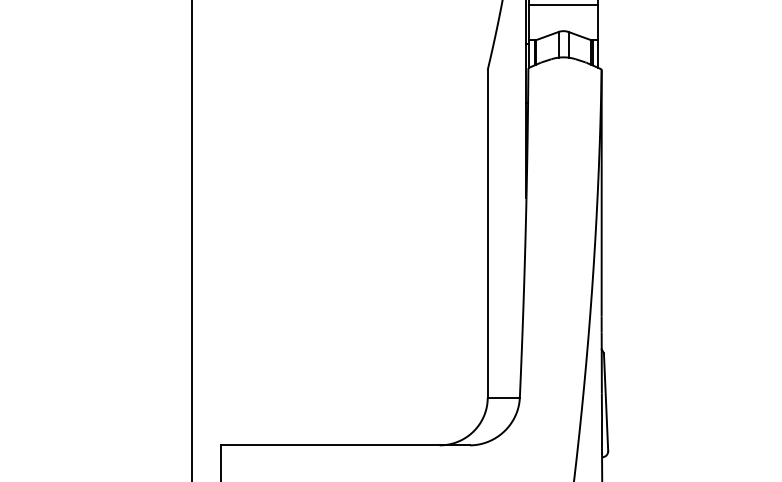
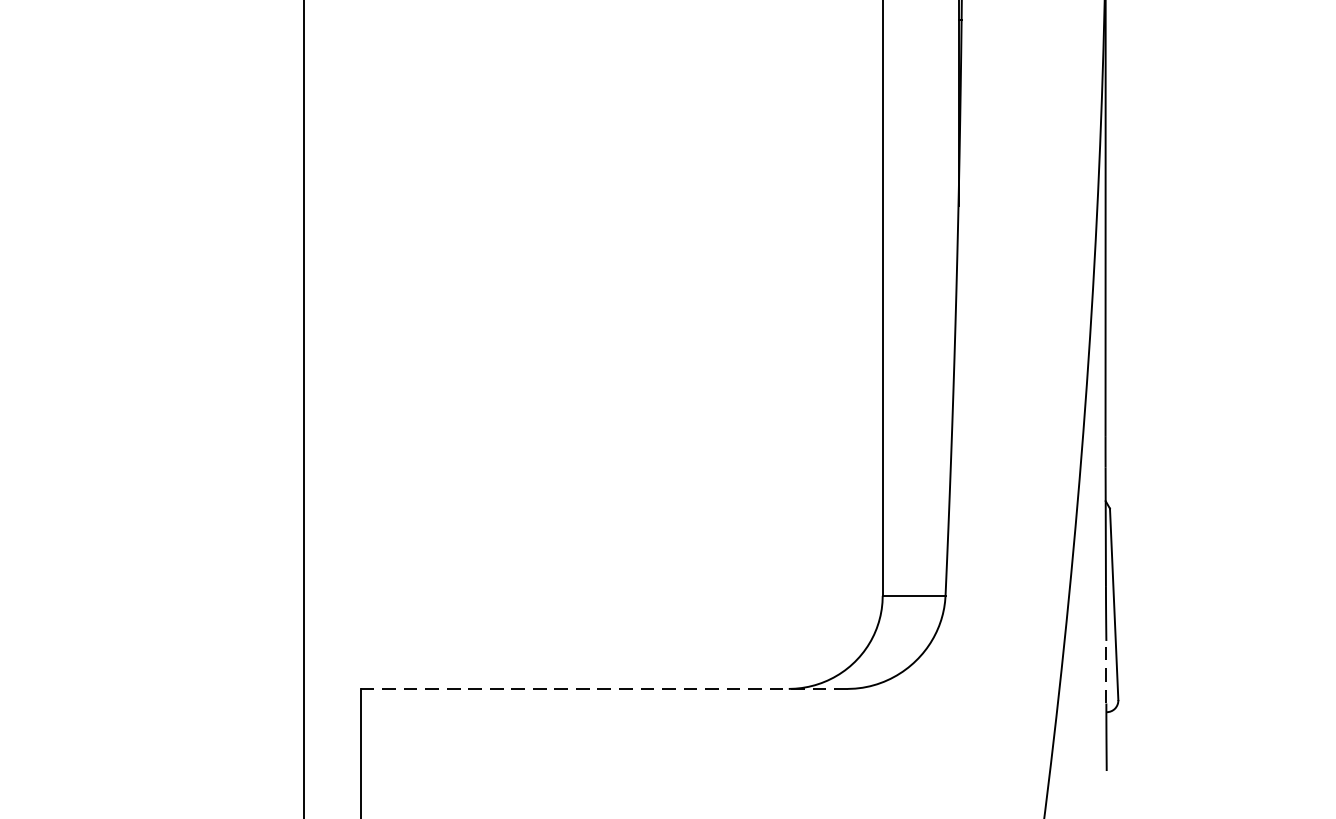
line: (602, 436) -> (1107, 671), solid -> dashed
line: (344, 445) -> (602, 689), solid -> dashed

